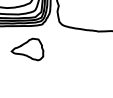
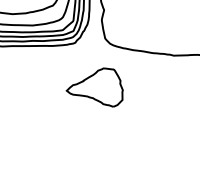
part: (27, 49) -> (94, 87), moved

